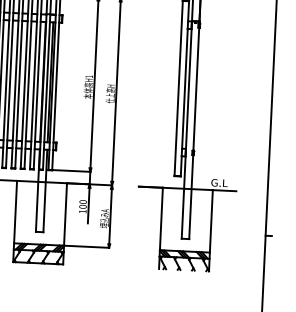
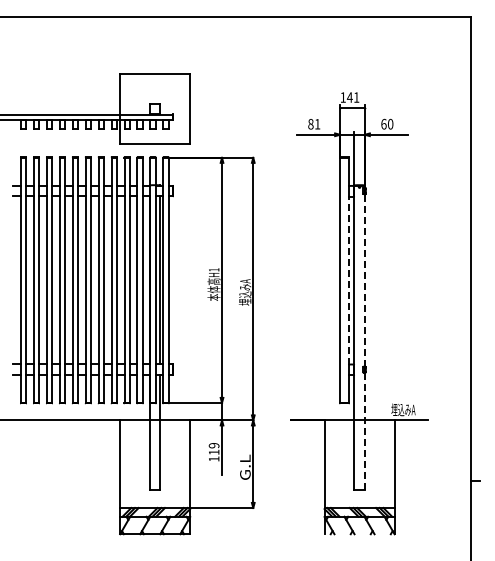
line: (184, 88) -> (348, 280), solid -> dashed
line: (196, 88) -> (364, 279), solid -> dashed
text: (110, 93) -> (244, 292), 仕上高H -> 埋込みA
text: (219, 182) -> (403, 409), G.L -> 埋込みA
line: (190, 197) -> (364, 431), solid -> dashed
text: (82, 204) -> (213, 449), 100 -> 119
text: (104, 218) -> (244, 467), 埋込みA -> G.L

